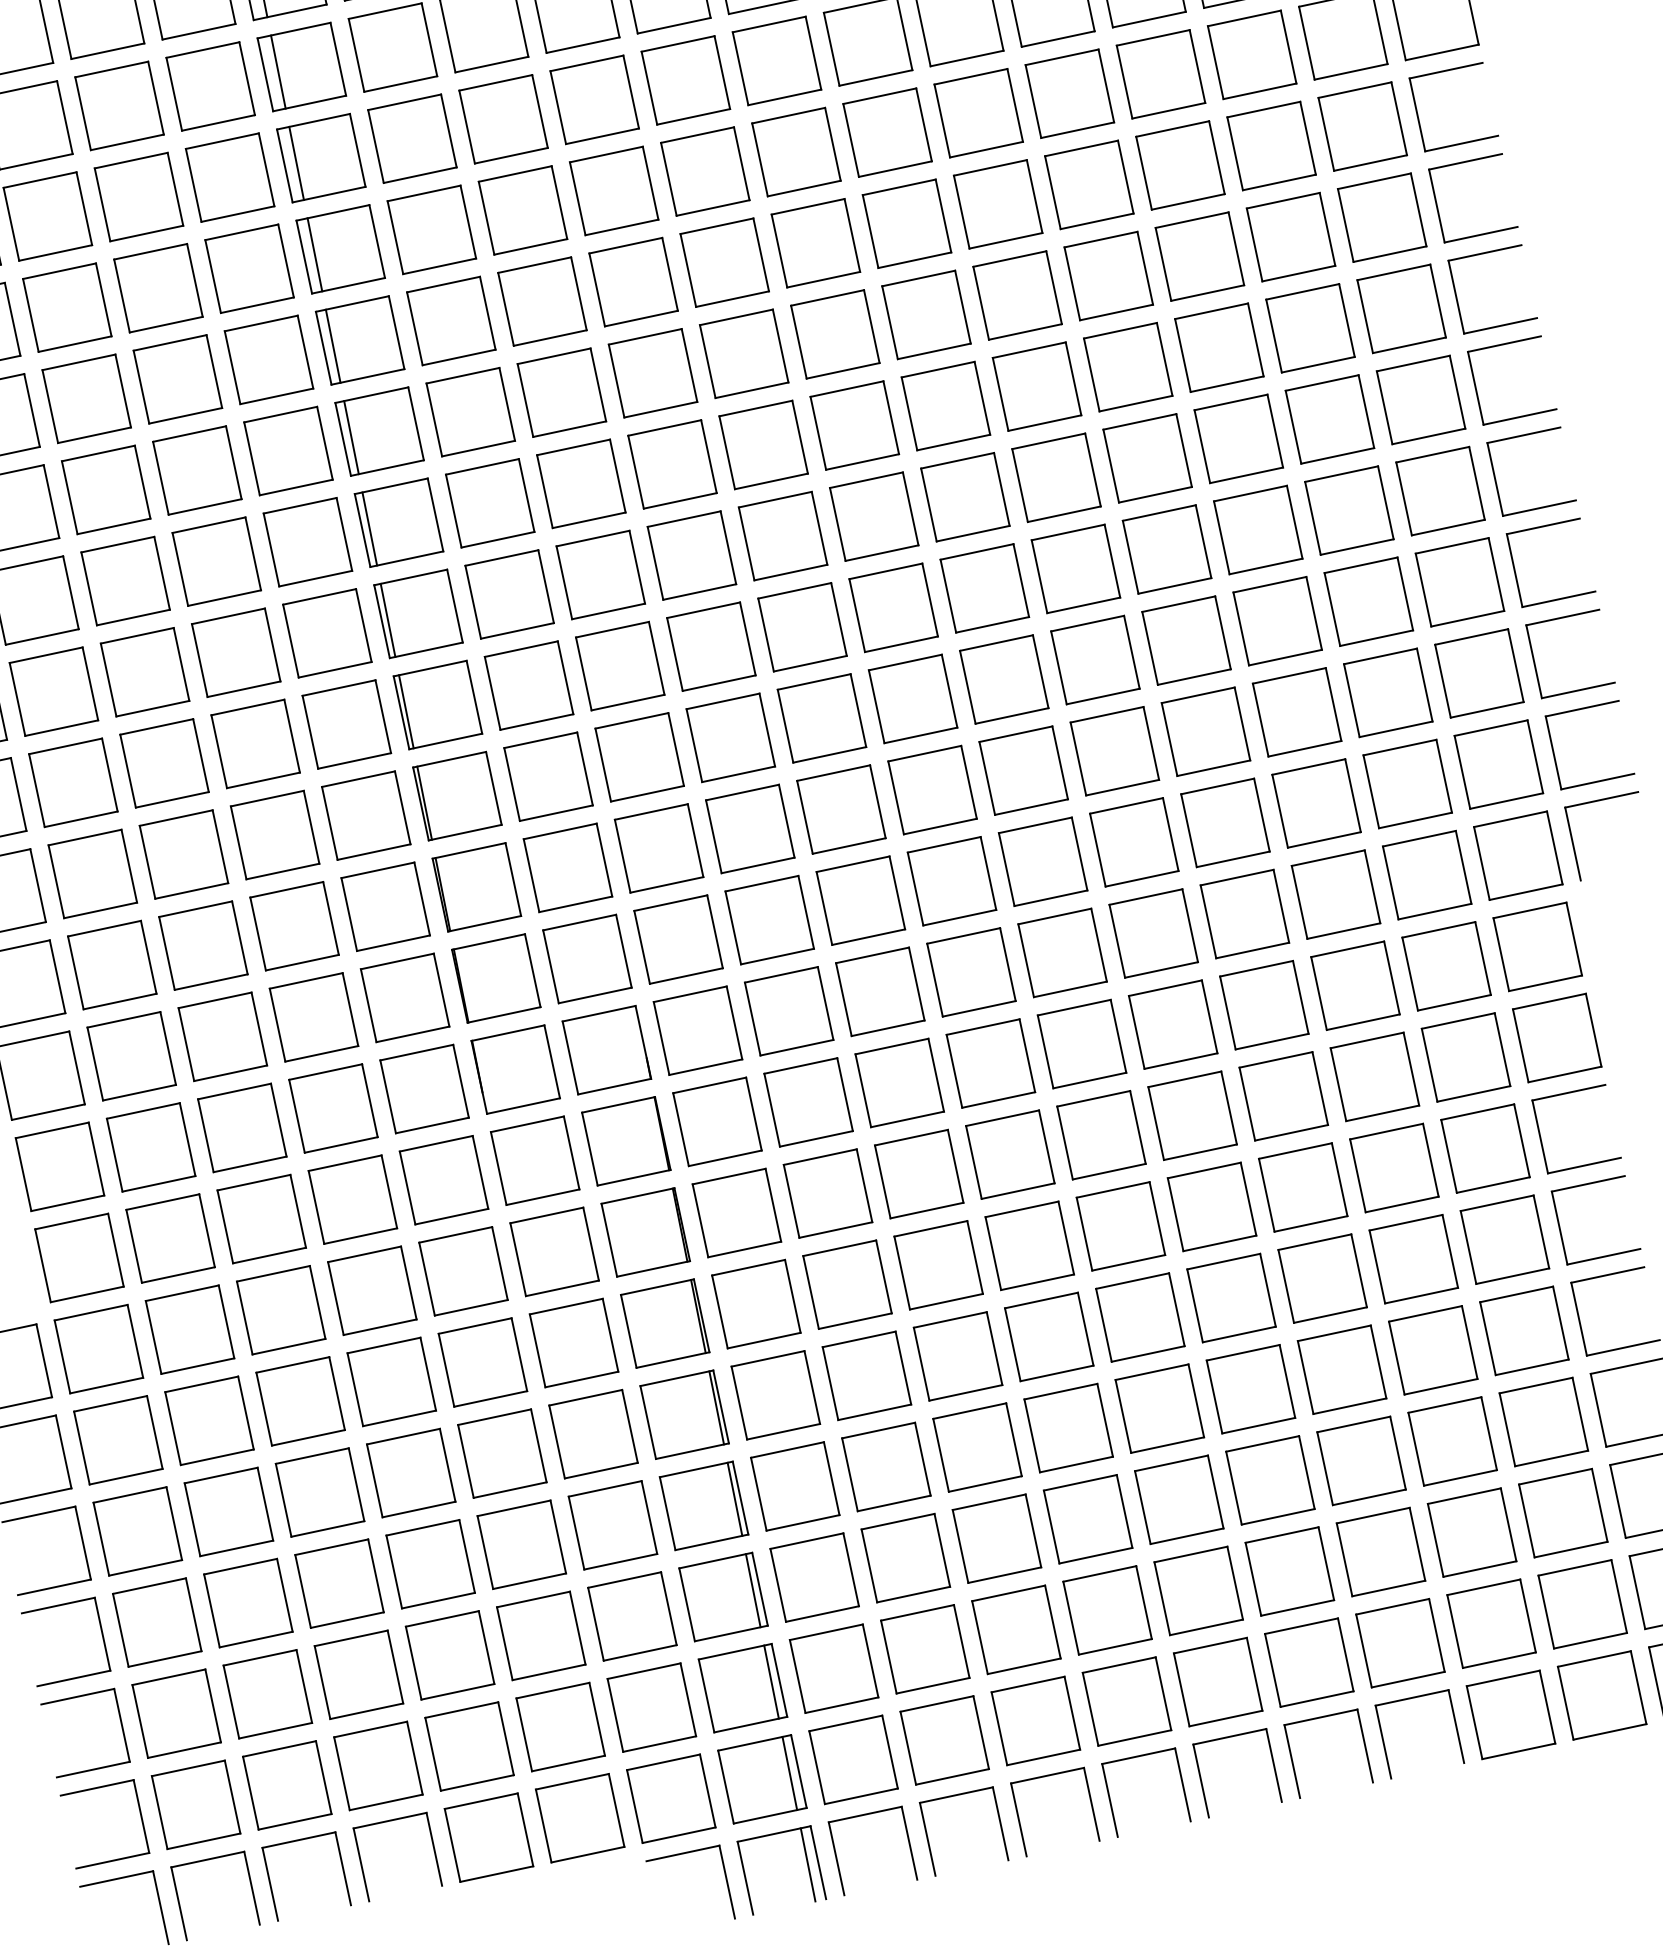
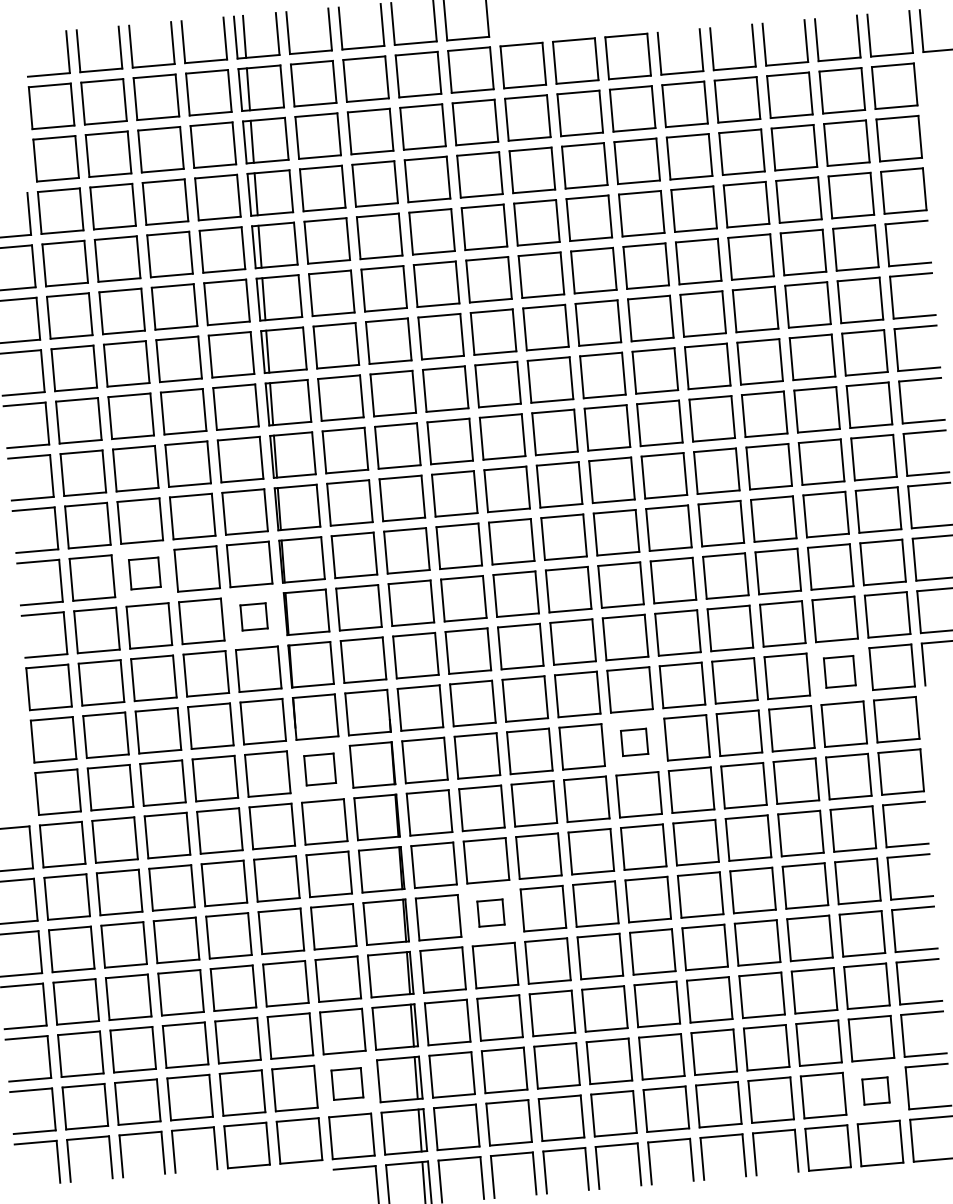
part: (183, 854) -> (144, 573), size x0.7
part: (1426, 874) -> (839, 671), size x0.7
part: (384, 906) -> (253, 616), size x0.6
part: (1081, 1044) -> (634, 742), size x0.6
part: (533, 1160) -> (319, 769), size x0.7
part: (865, 1374) -> (490, 912), size x0.6
part: (1581, 1603) -> (875, 1090), size x0.6
part: (651, 1706) -> (347, 1083), size x0.7

